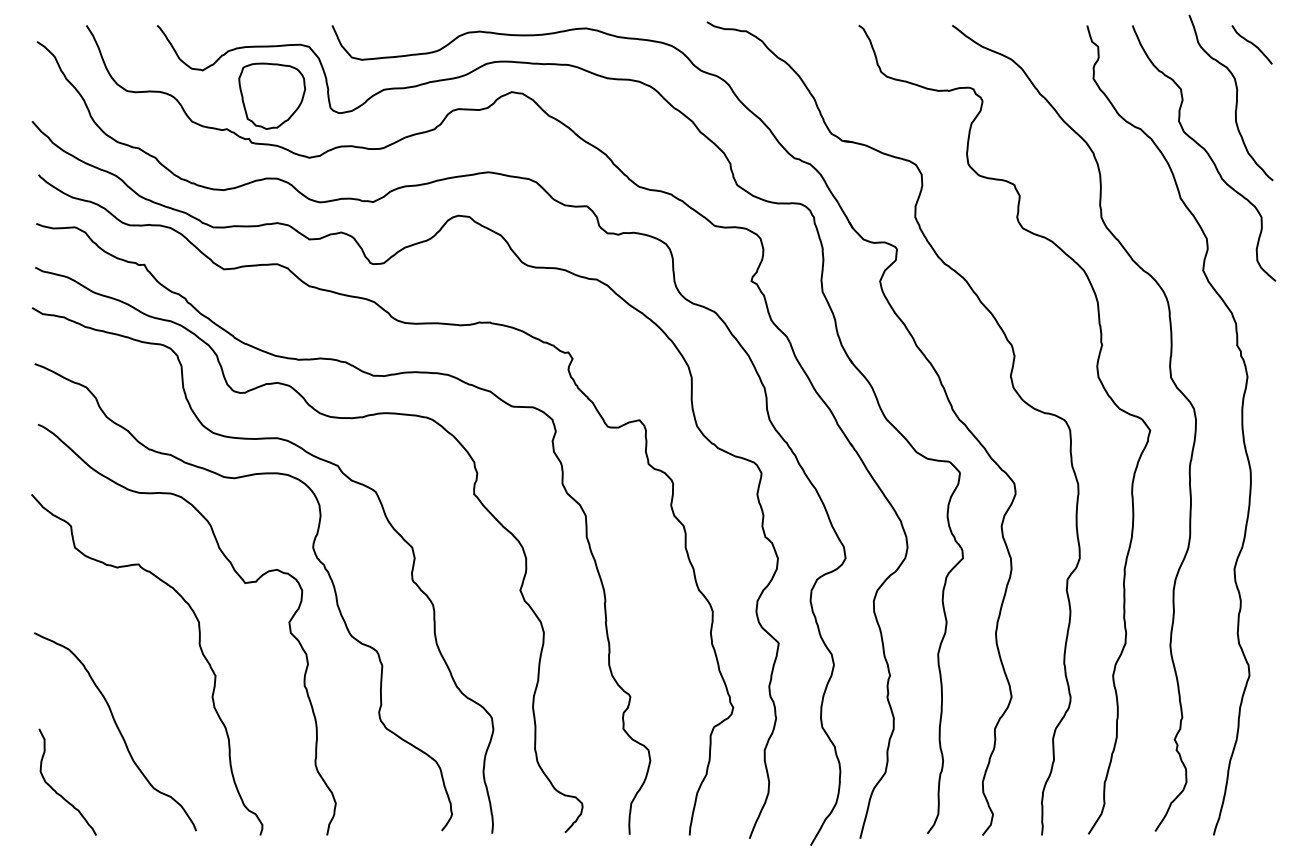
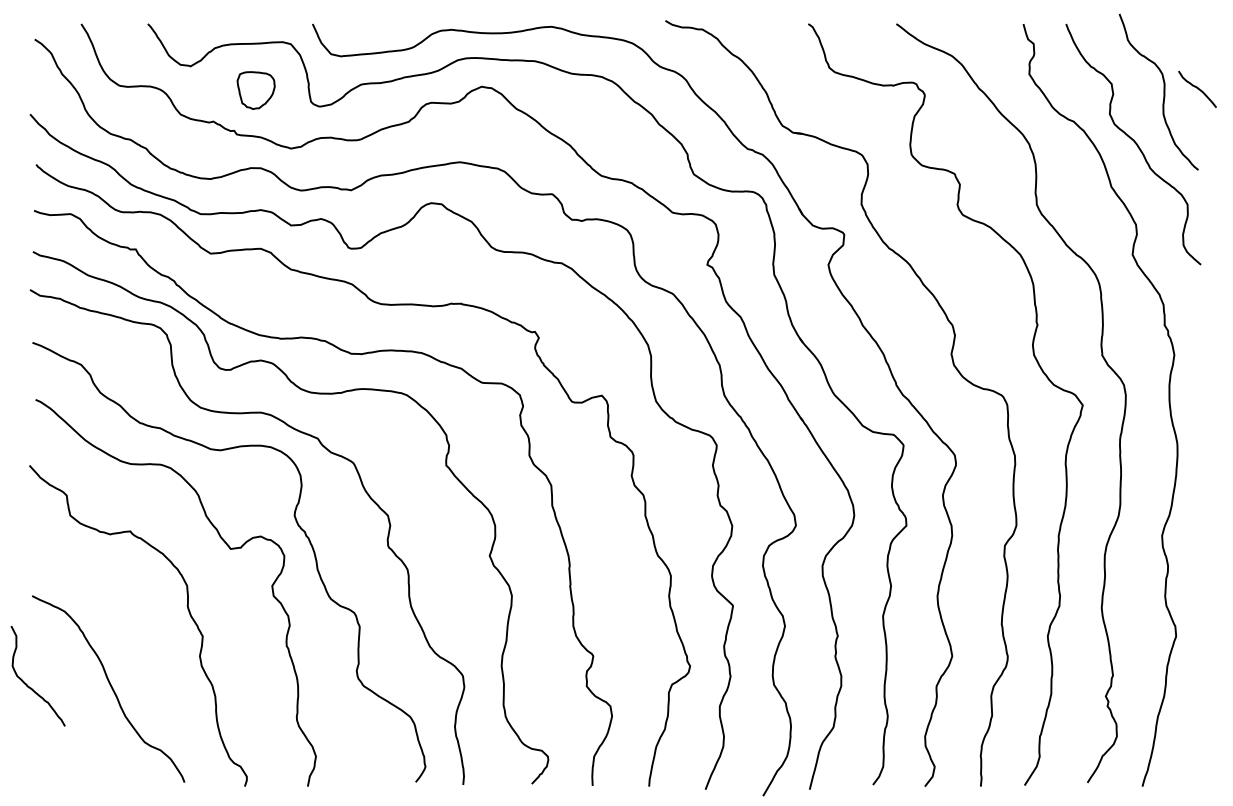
curve: (1251, 44) -> (1196, 89), moved
part: (272, 95) -> (256, 89), size x0.6
curve: (59, 793) -> (30, 686), moved

